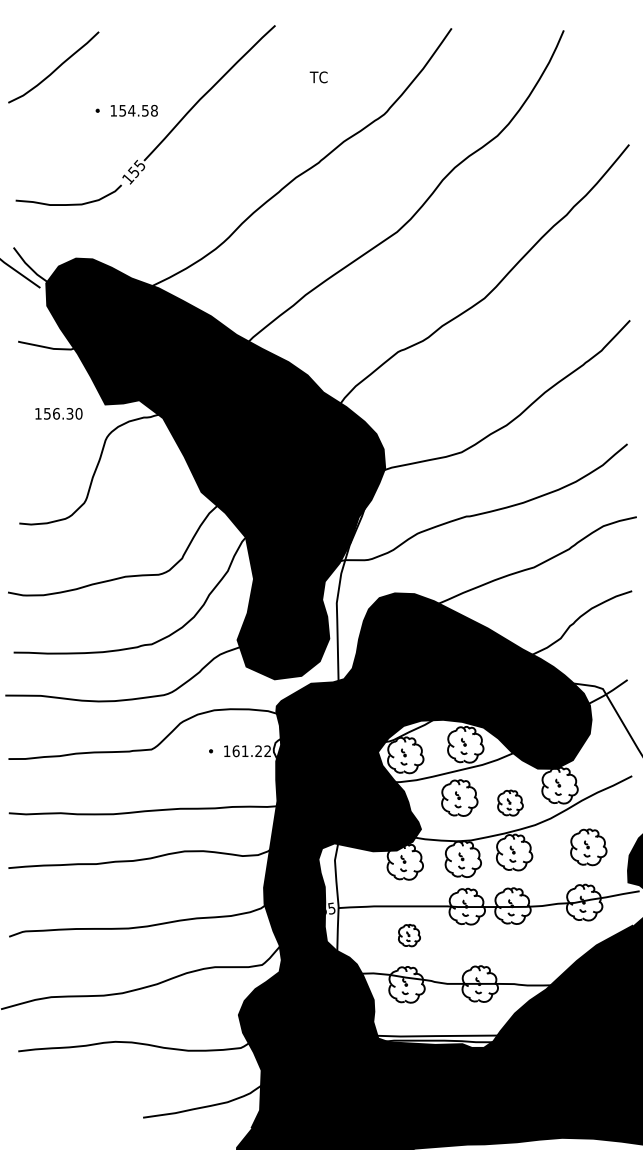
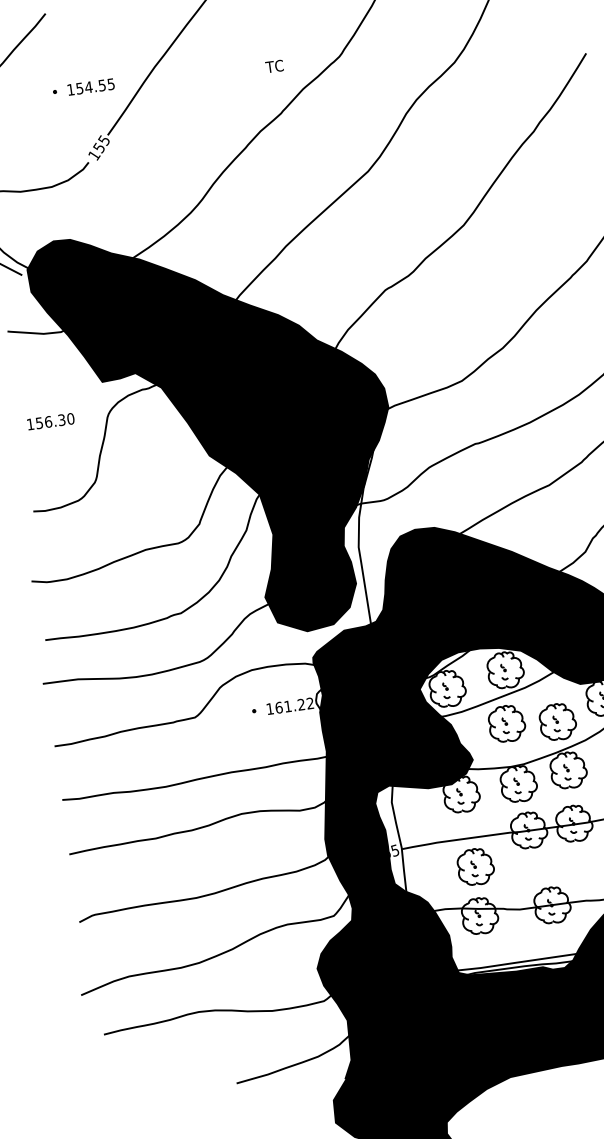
text: (318, 77) -> (274, 66), moved
text: (154, 110) -> (111, 83), 154.58 -> 154.55
text: (58, 413) -> (50, 421), moved
part: (510, 802) -> (557, 721), size x1.43
part: (409, 935) -> (475, 866), size x1.67

